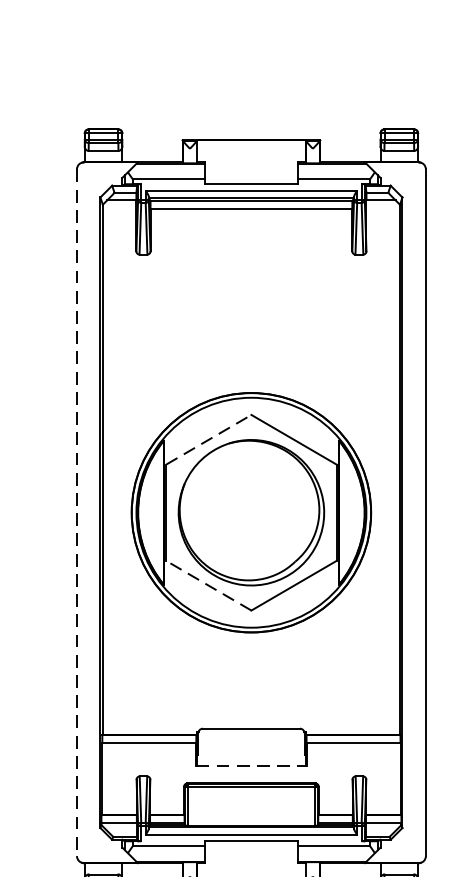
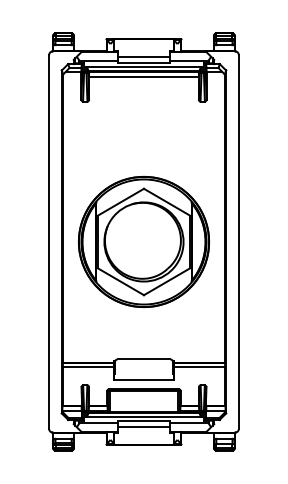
line: (250, 173) -> (143, 57), added
line: (208, 440) -> (120, 202), dashed -> solid
line: (77, 513) -> (49, 242), dashed -> solid
line: (208, 585) -> (120, 281), dashed -> solid
line: (252, 765) -> (144, 379), dashed -> solid
line: (250, 851) -> (143, 426), added

